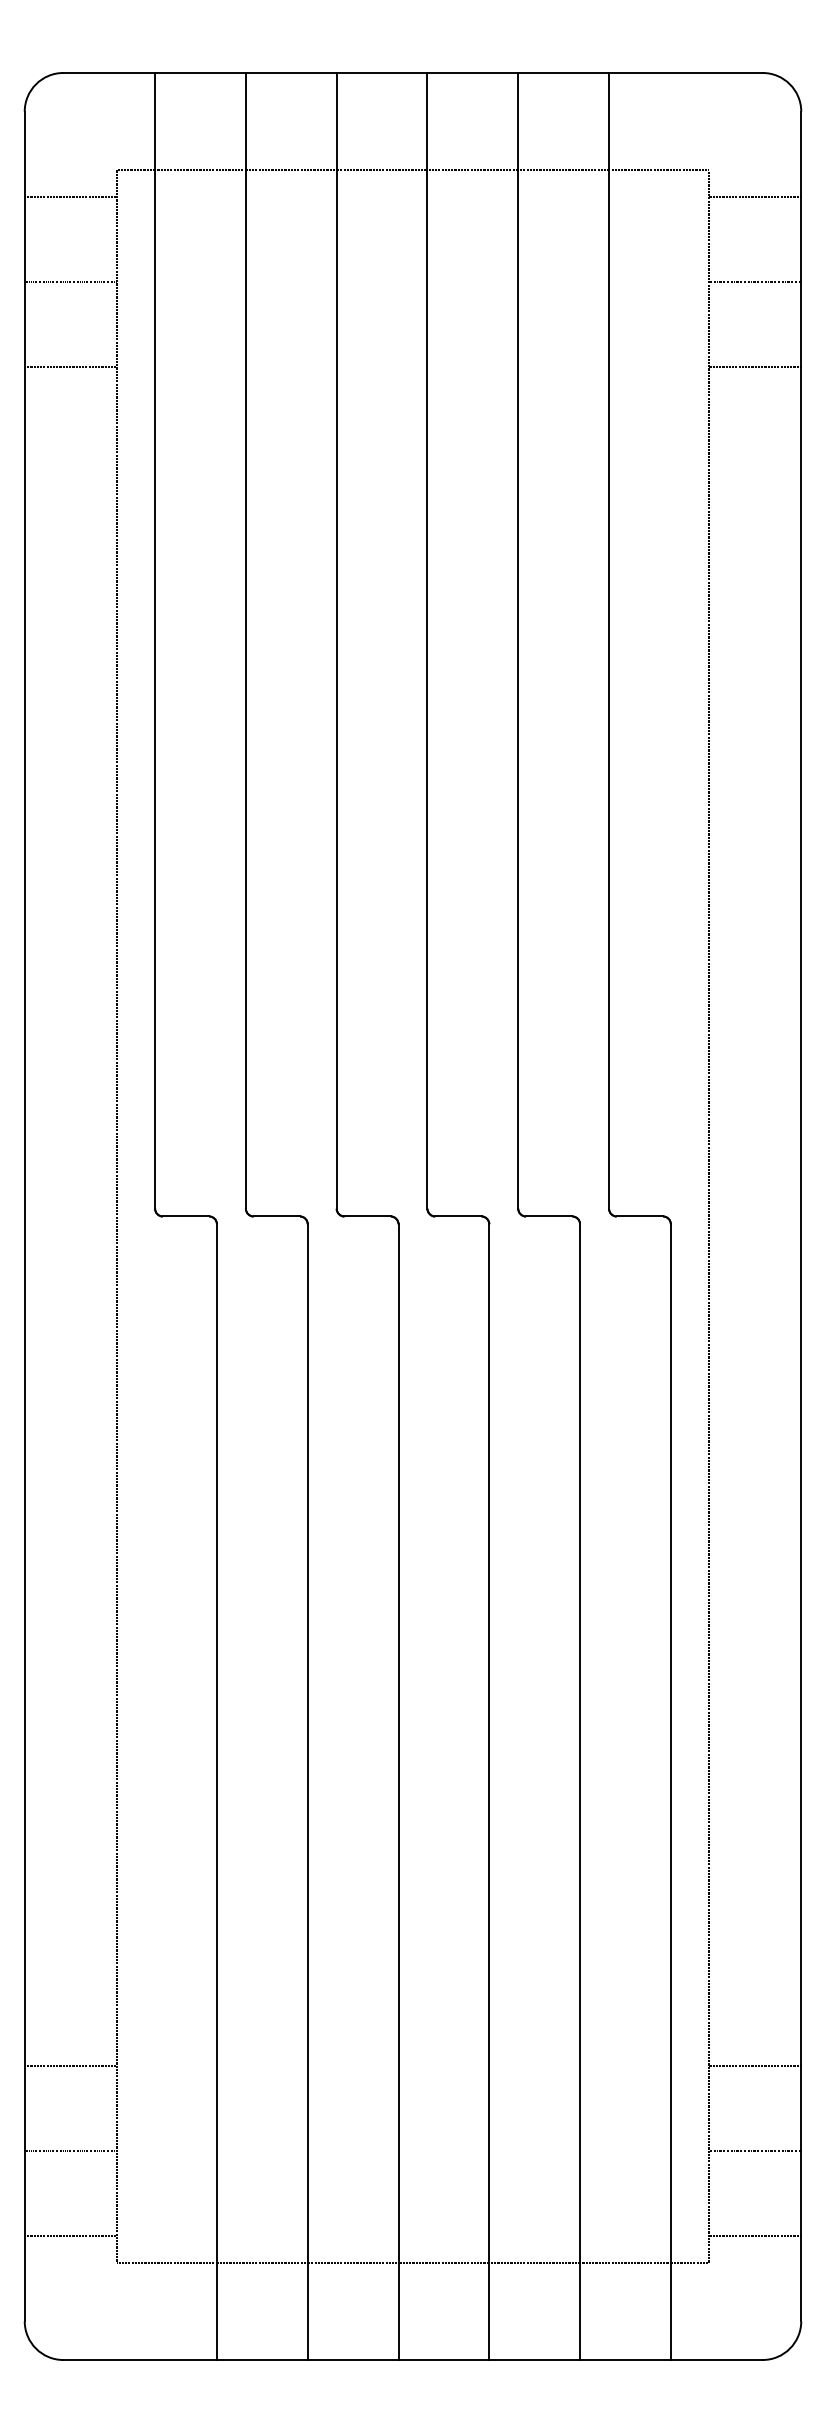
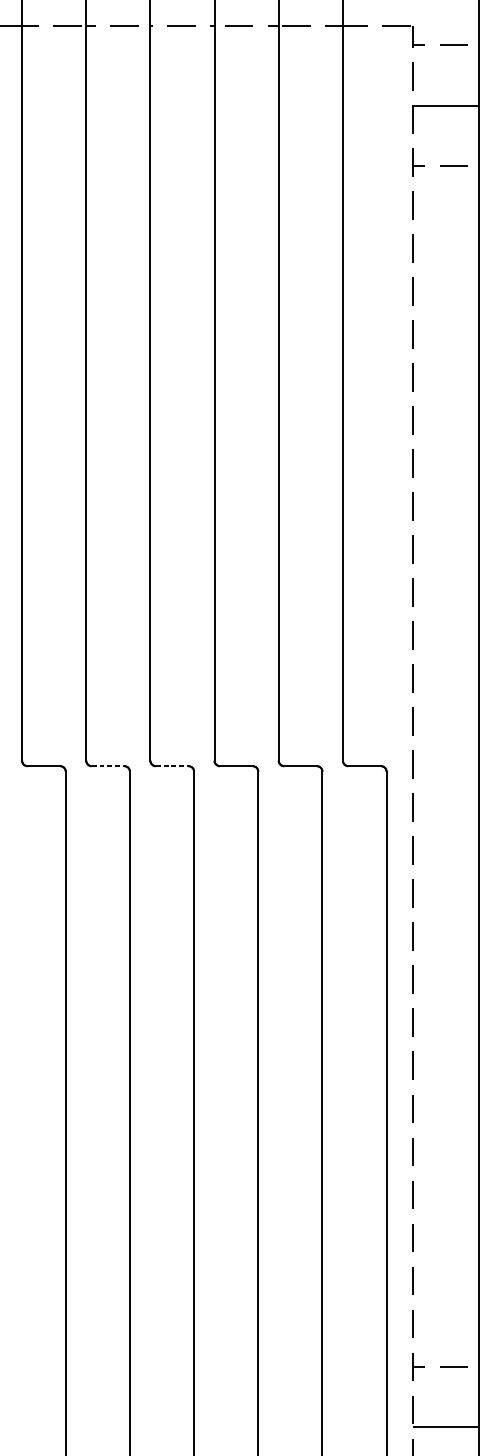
line: (277, 1216) -> (108, 766), solid -> dashed
line: (368, 1216) -> (172, 766), solid -> dashed

